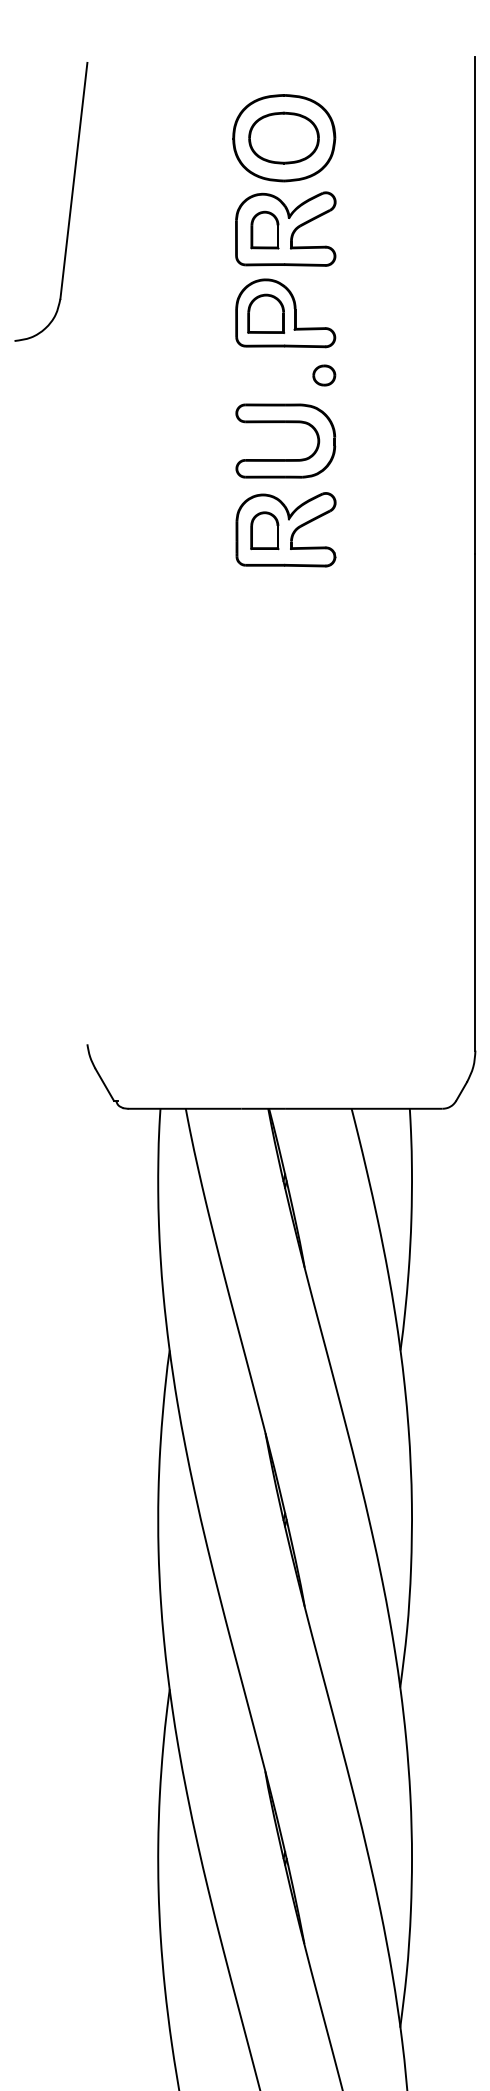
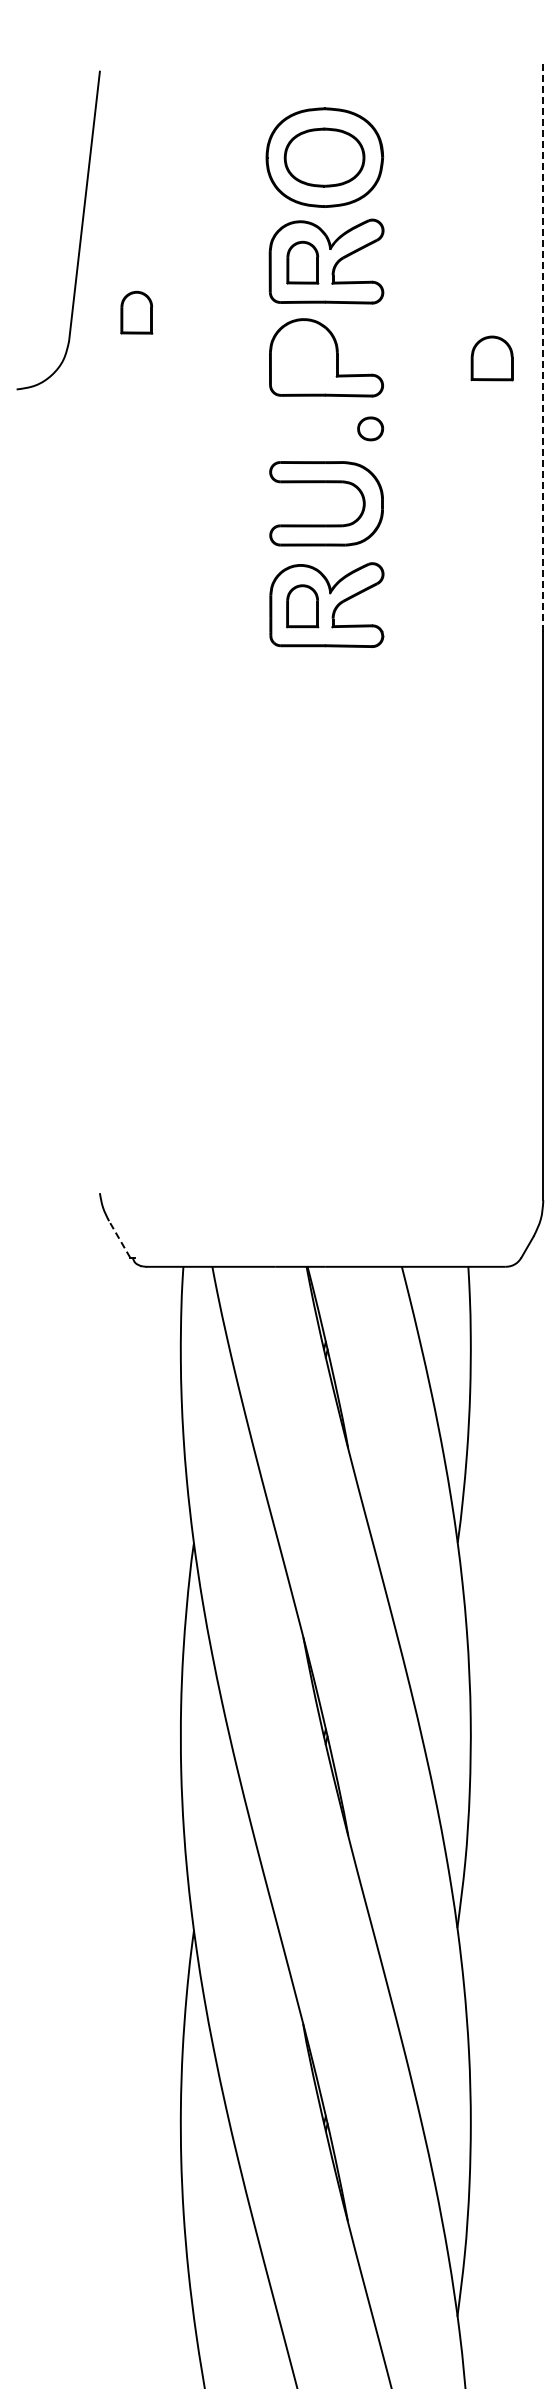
part: (119, 273) -> (136, 312), added
line: (475, 305) -> (543, 348), solid -> dashed
part: (265, 313) -> (491, 358), moved
line: (104, 1084) -> (119, 1239), solid -> dashed

